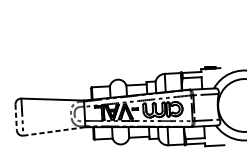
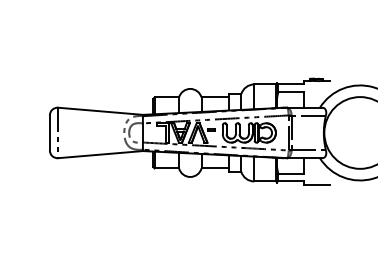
line: (15, 117) -> (49, 133), dashed -> solid
line: (54, 131) -> (100, 154), dashed -> solid

